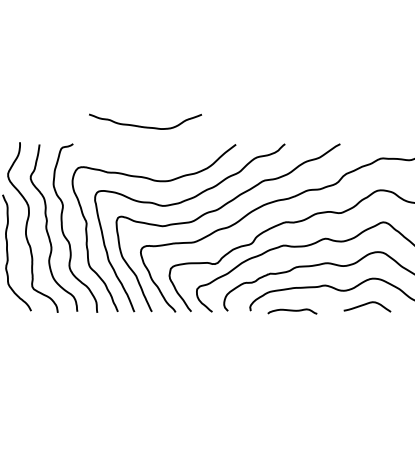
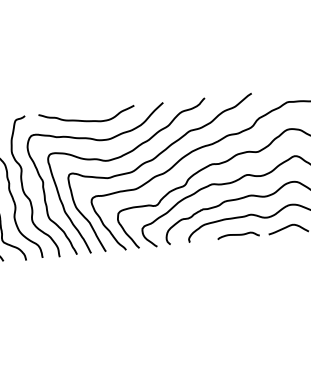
curve: (145, 126) -> (87, 120), moved
curve: (292, 311) -> (238, 235), moved

